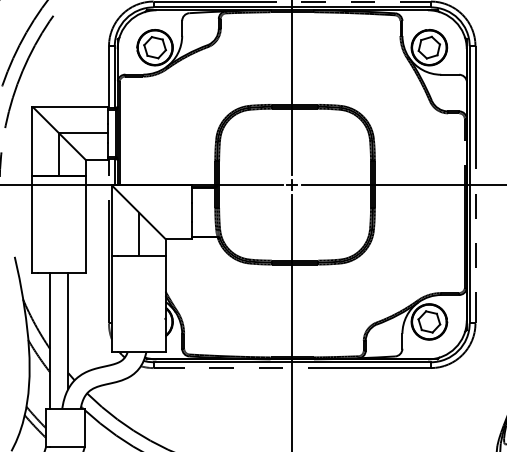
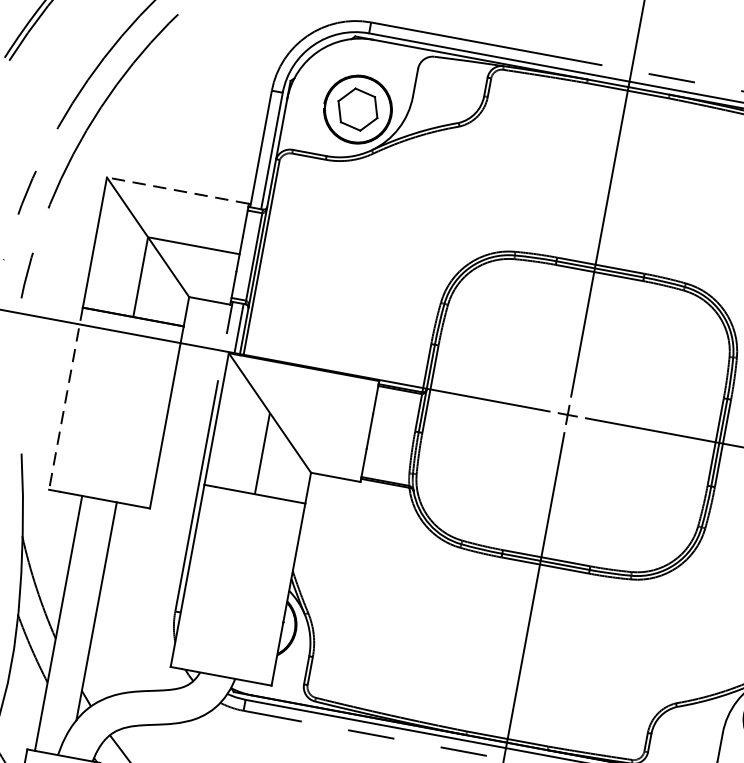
line: (70, 106) -> (178, 190), solid -> dashed
line: (32, 224) -> (66, 398), solid -> dashed

